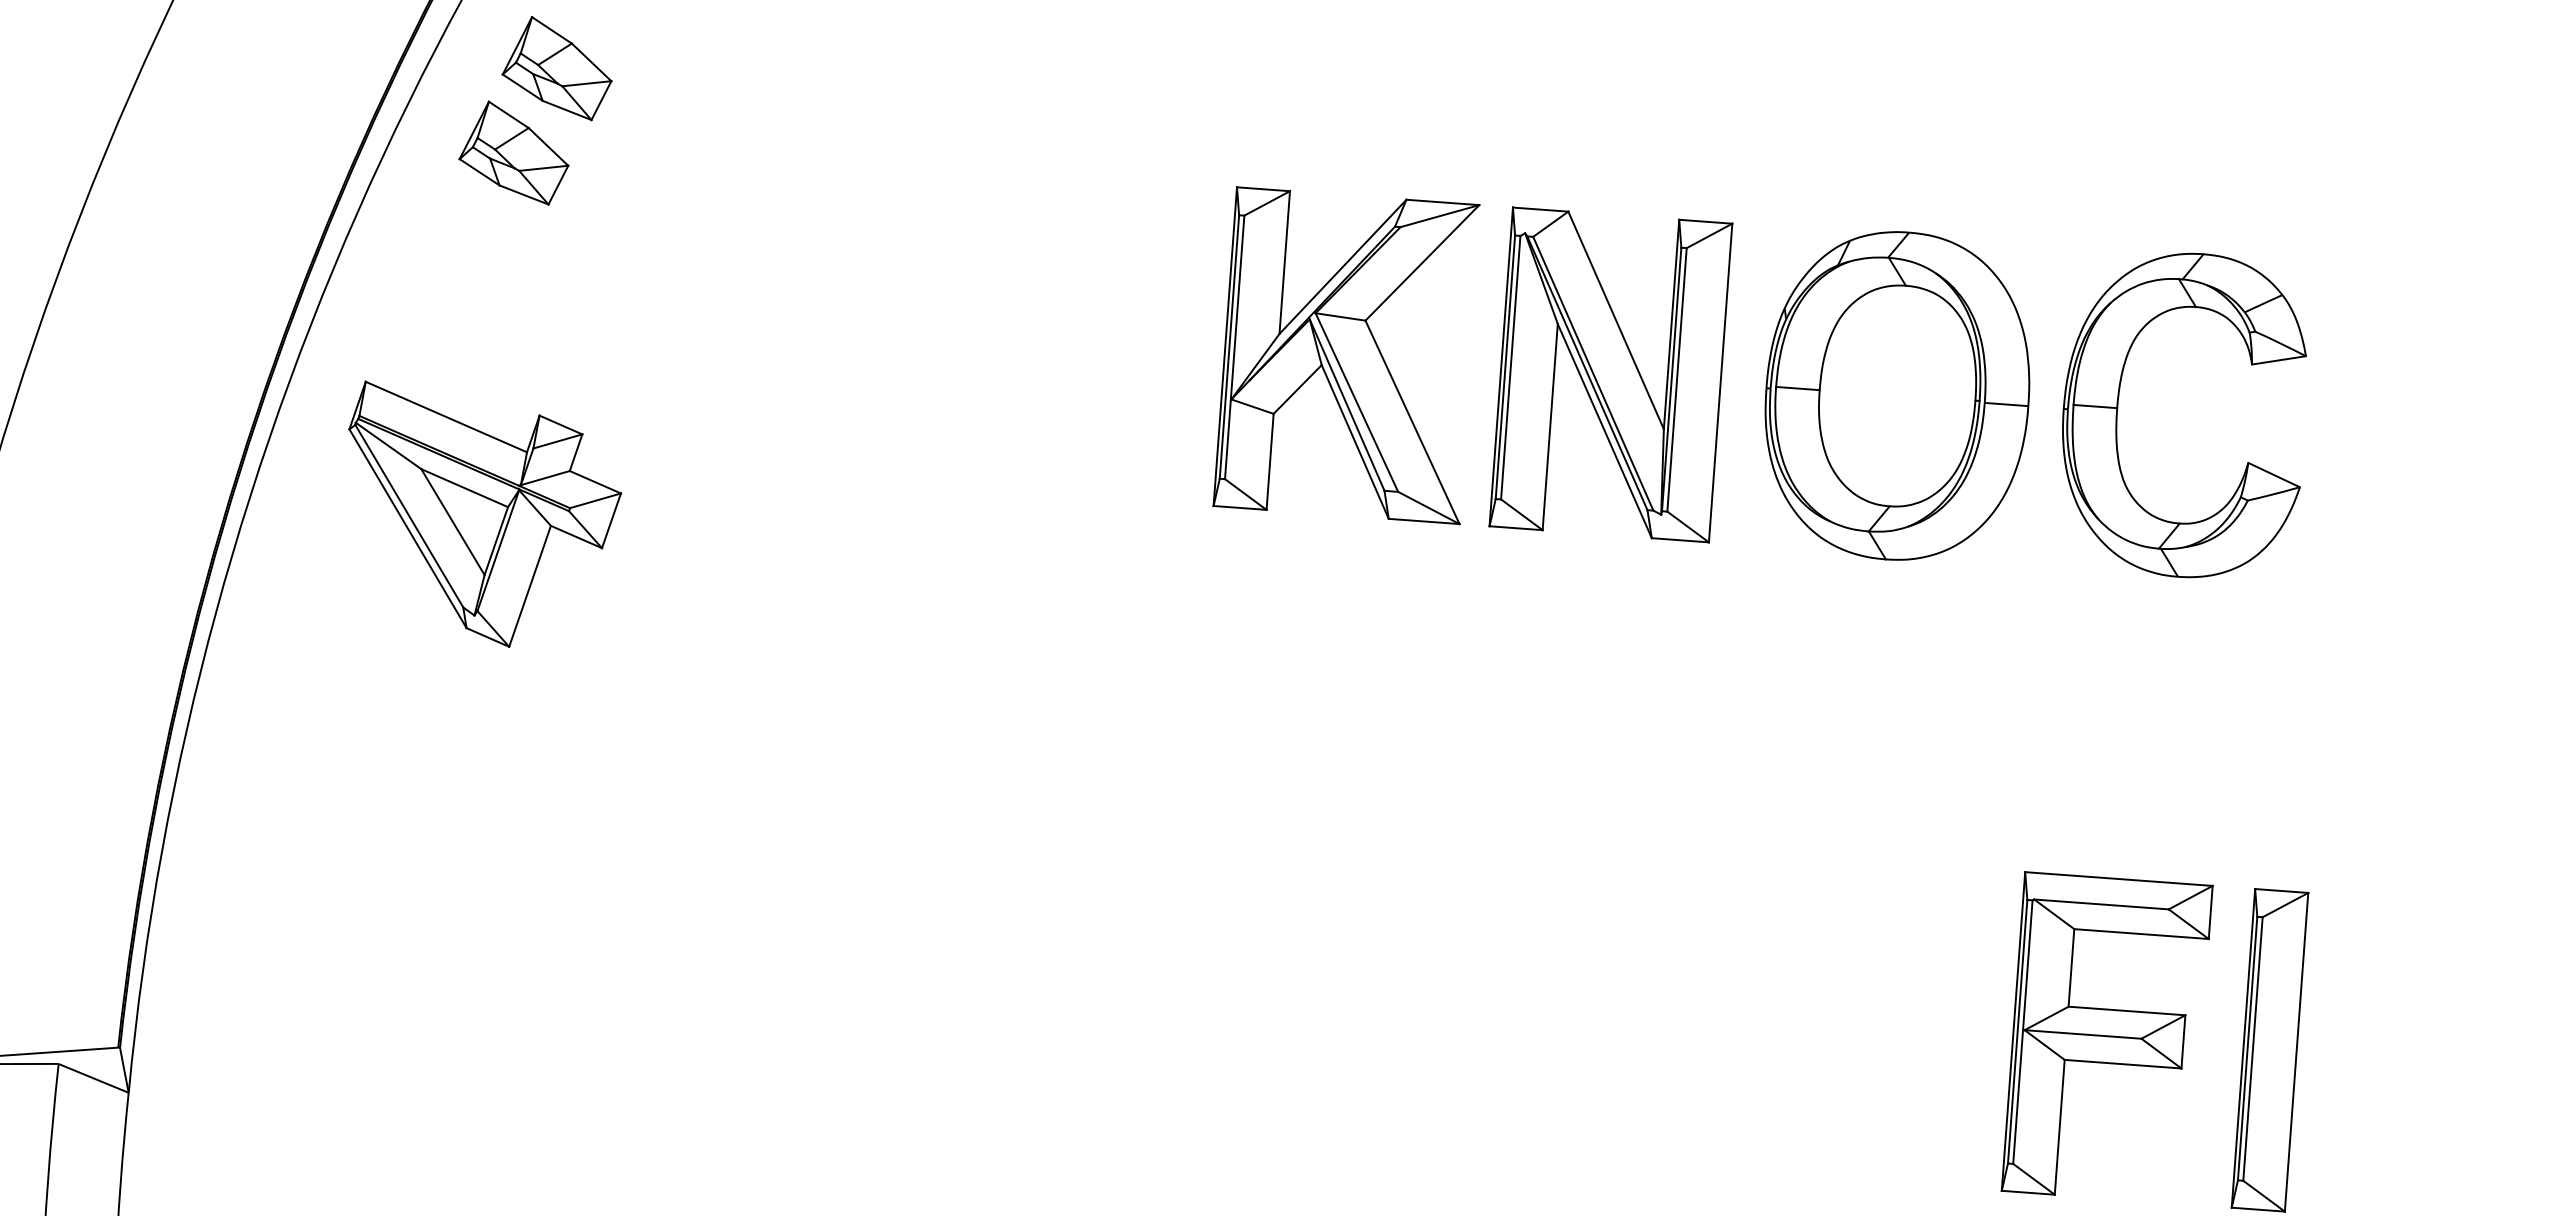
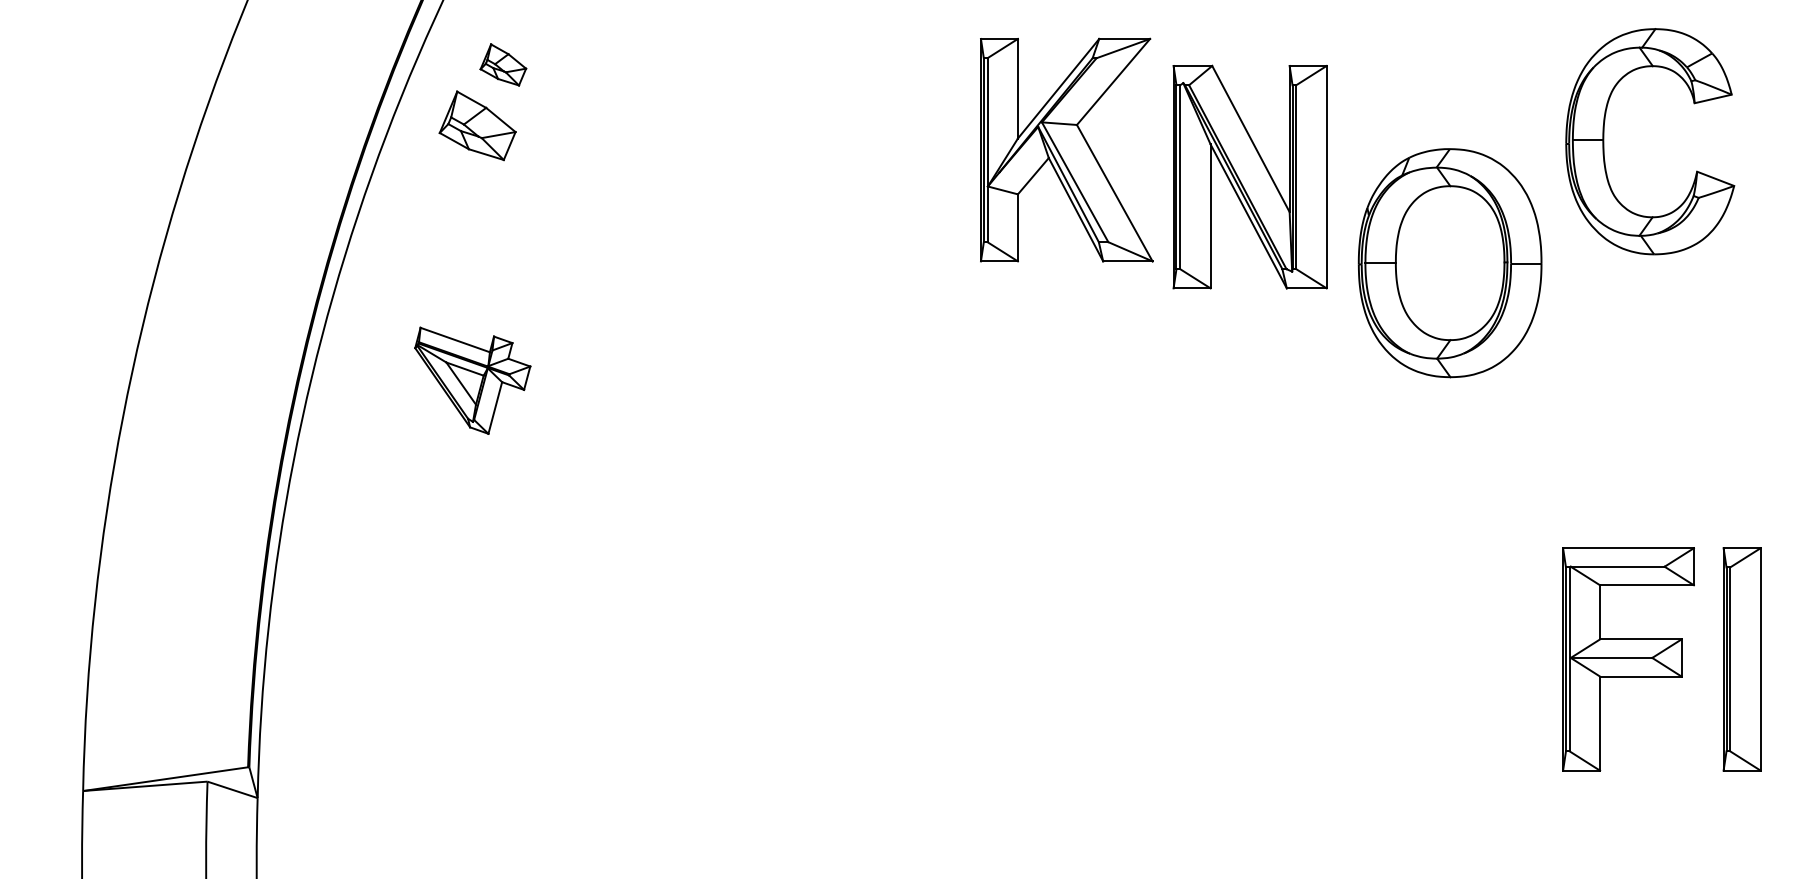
part: (558, 67) -> (503, 64), size x0.6
part: (1347, 354) -> (1066, 149), moved
part: (1610, 373) -> (1249, 176), moved
part: (1896, 396) -> (1449, 263), moved
part: (2118, 409) -> (1604, 141), moved
part: (480, 517) -> (472, 380), size x0.6

